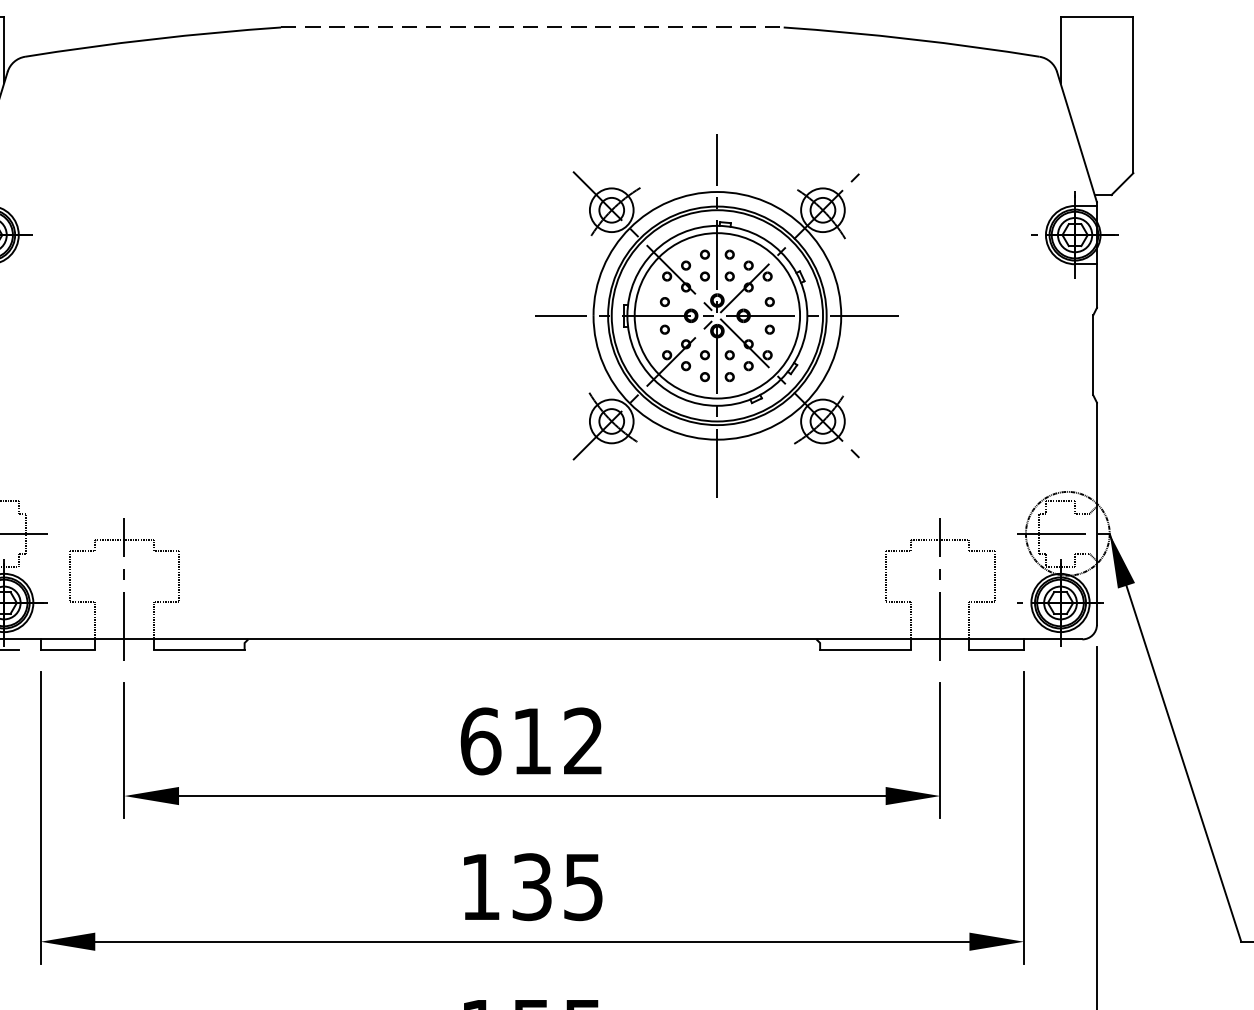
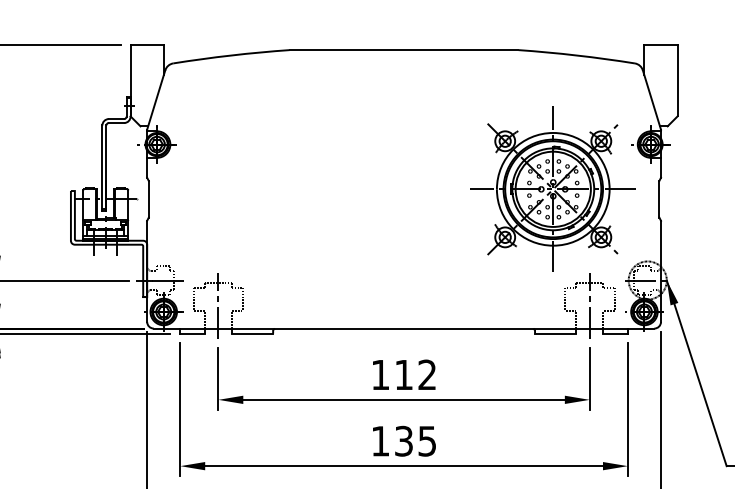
line: (533, 28) -> (404, 50), dashed -> solid
part: (715, 314) -> (552, 188), moved
text: (480, 740) -> (380, 374), 612 -> 112

